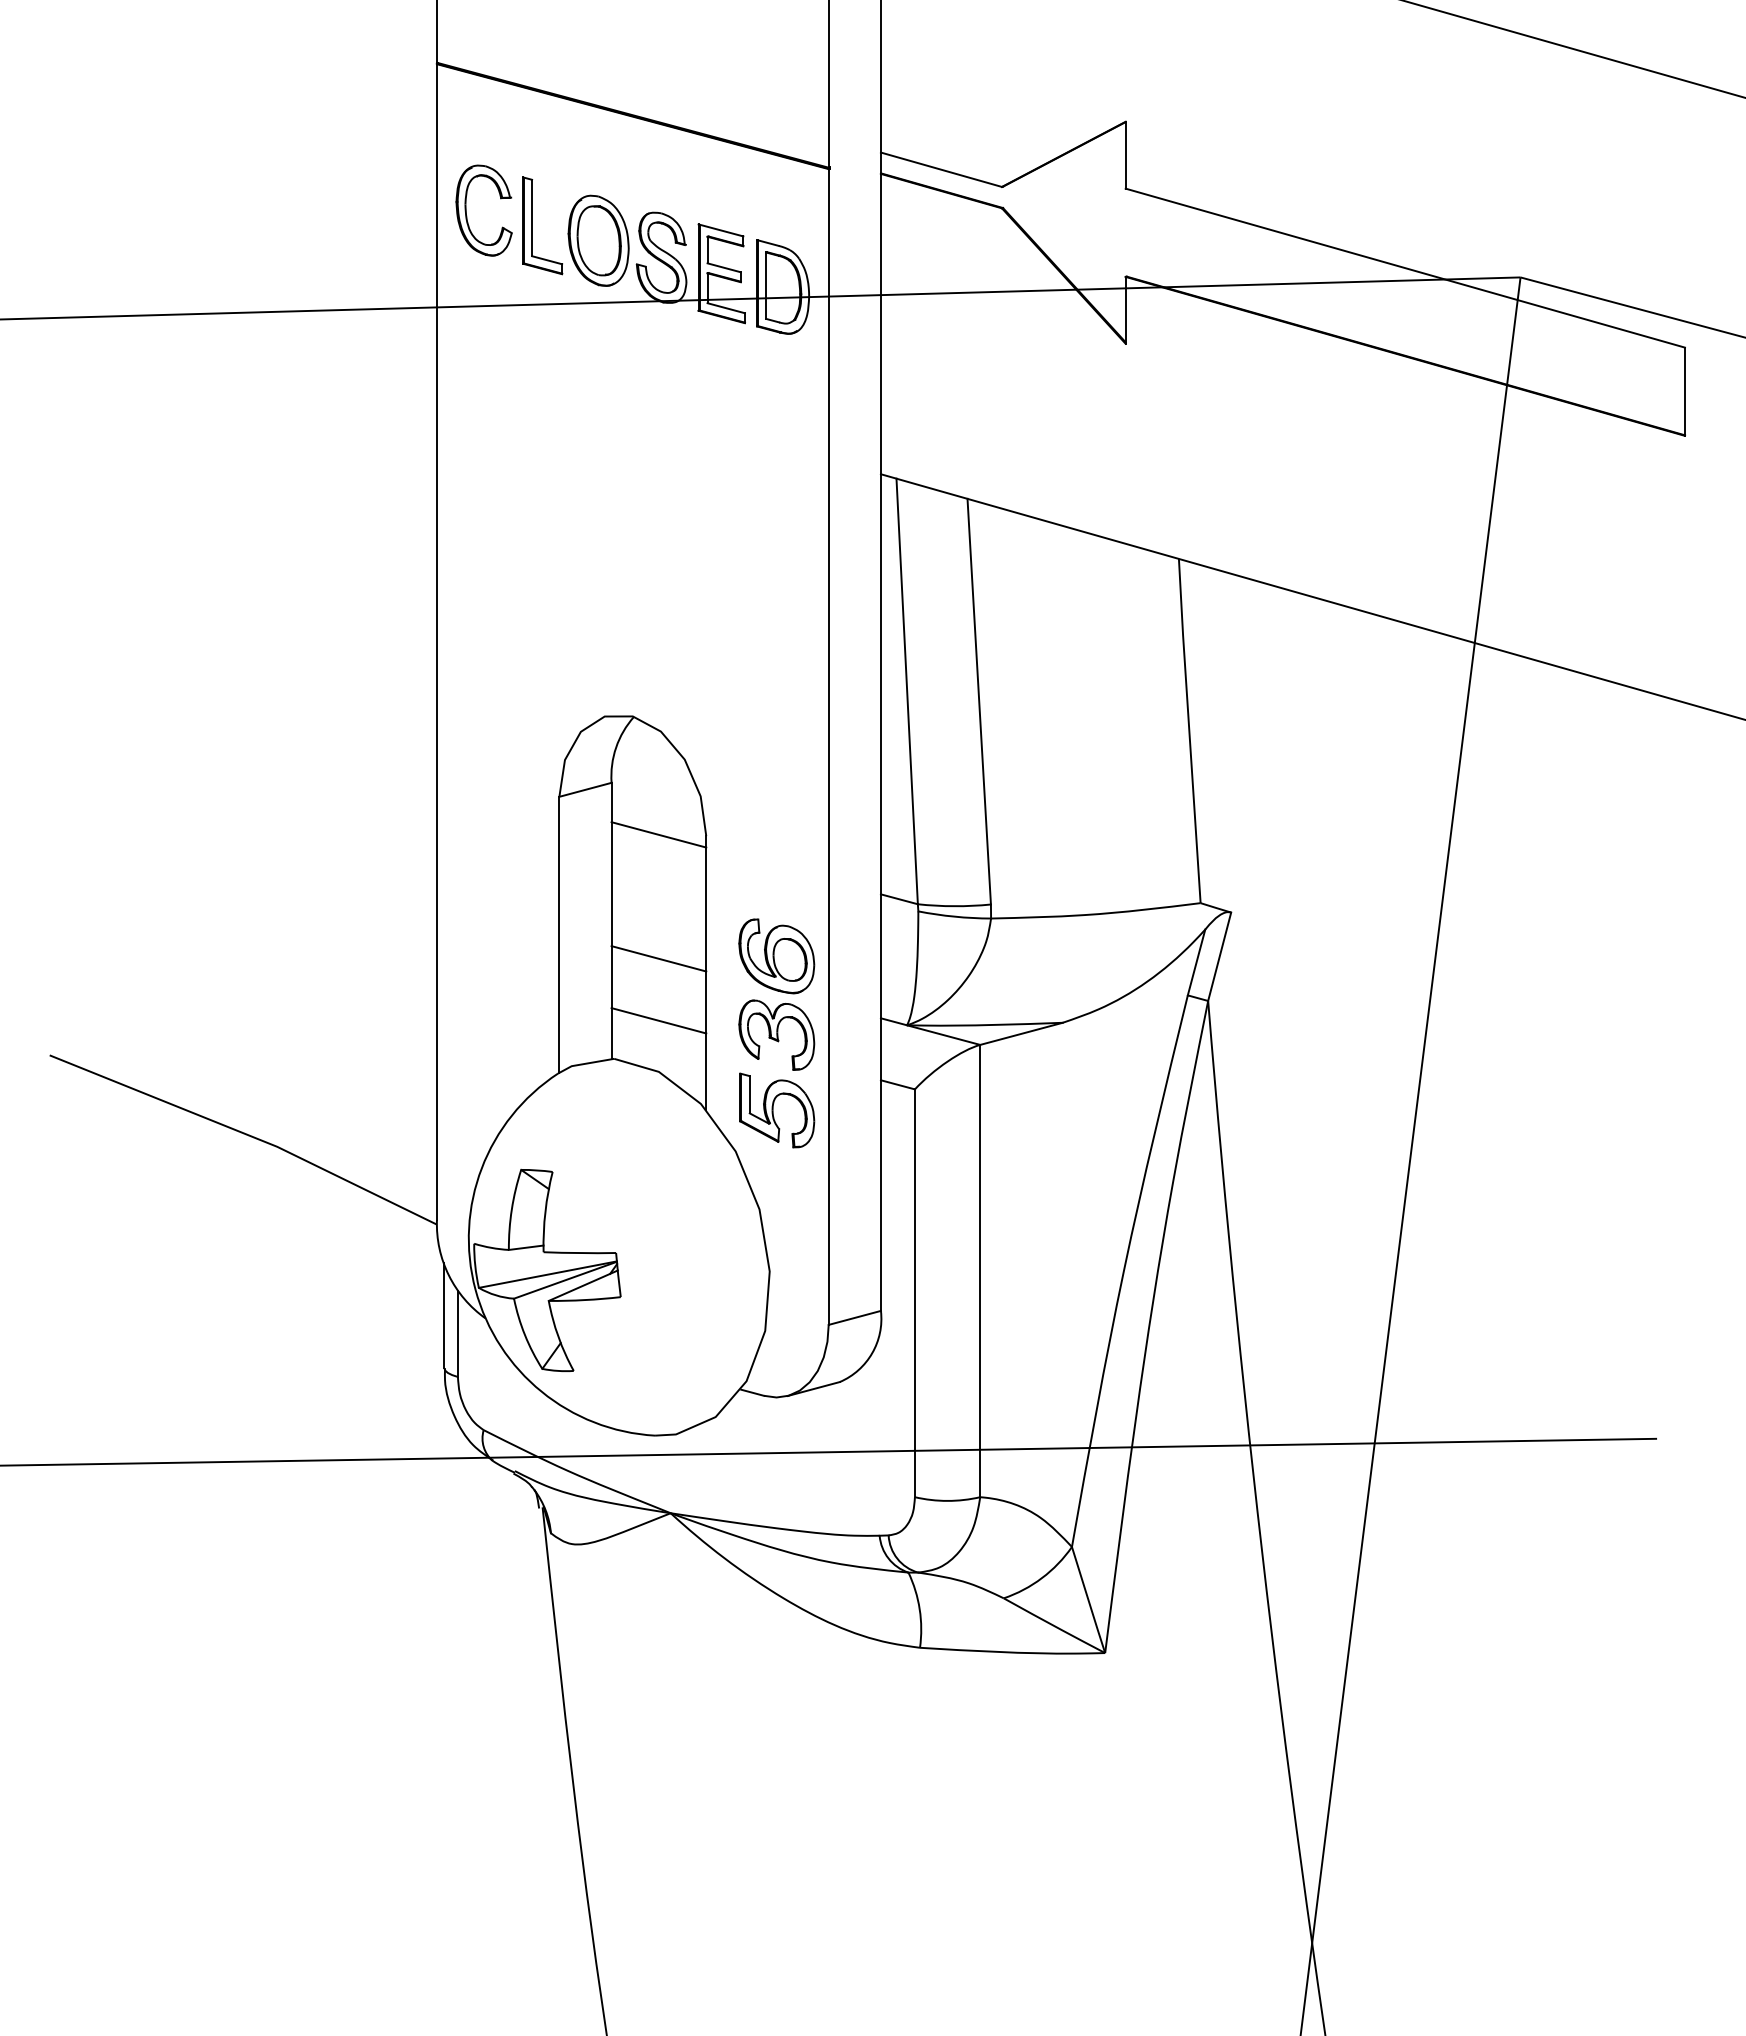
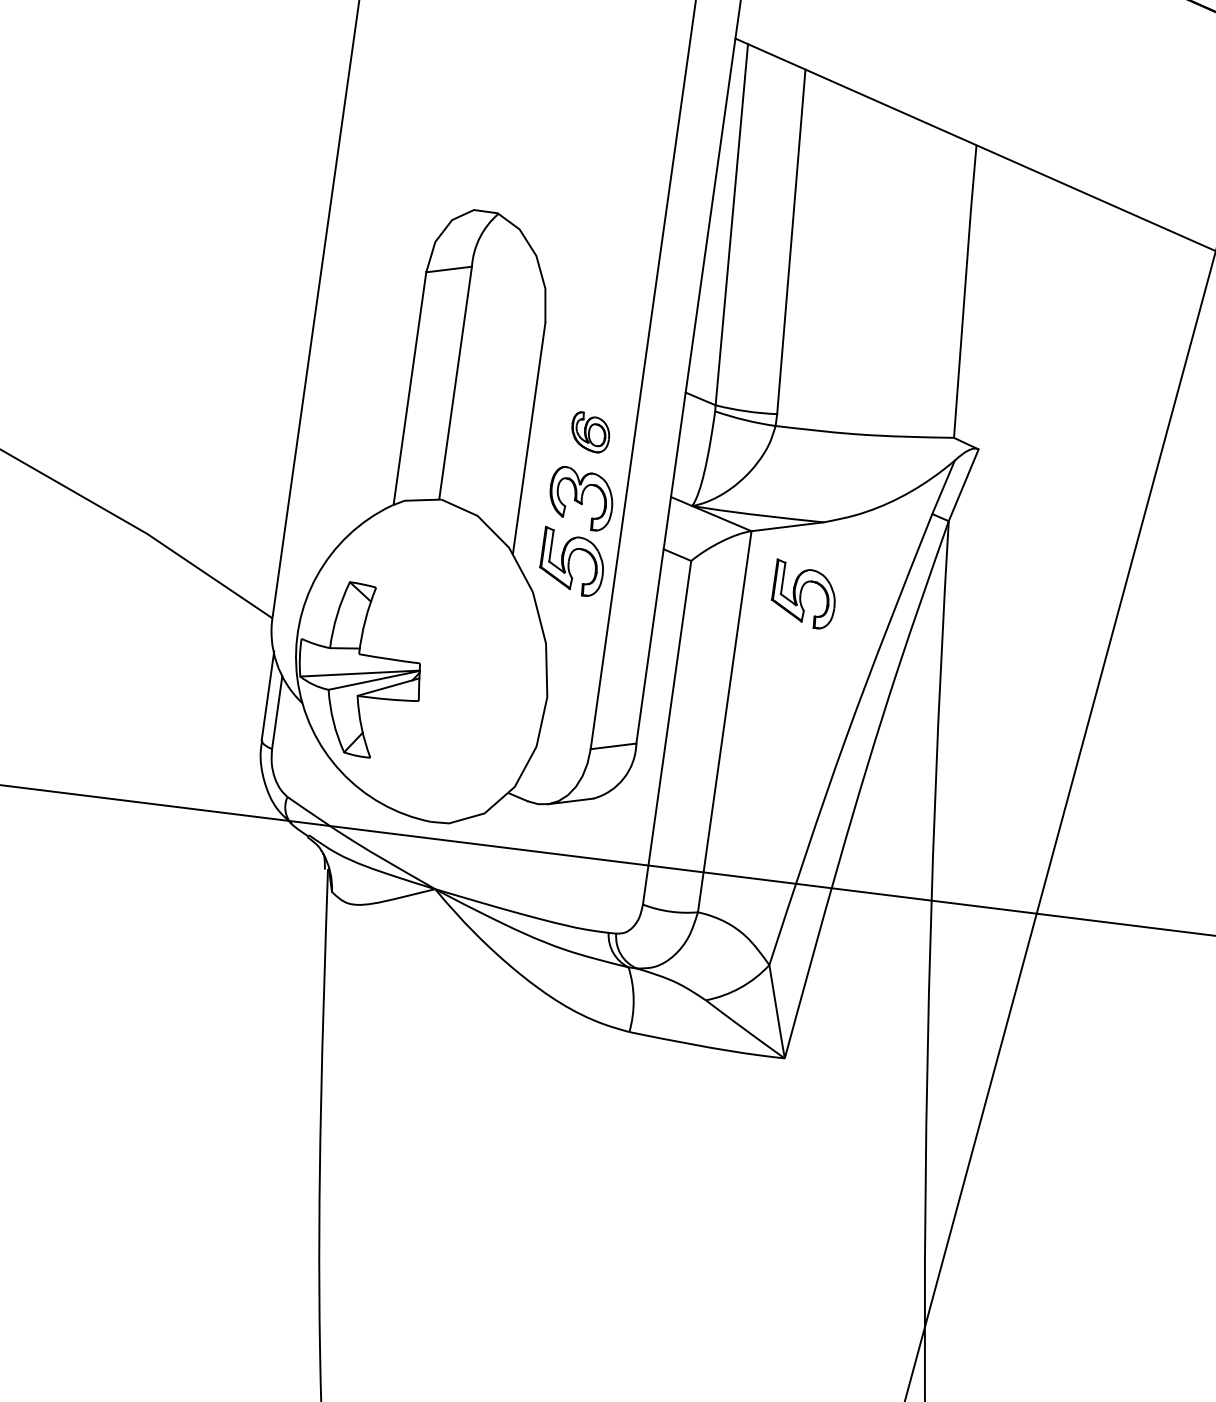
line: (658, 834) -> (505, 315), removed
part: (776, 956) -> (590, 432), size x0.6
line: (658, 958) -> (490, 420), removed
line: (658, 1020) -> (483, 472), removed
part: (1052, 1110) -> (804, 595), added

